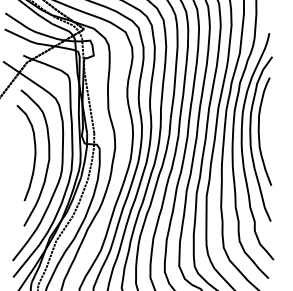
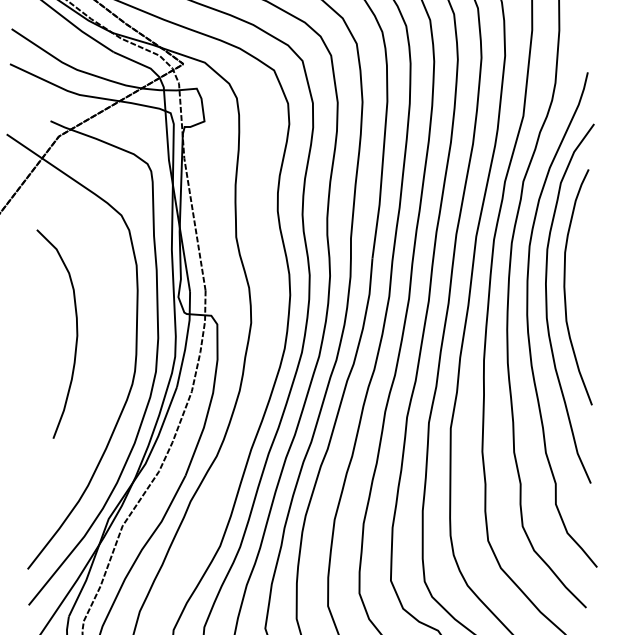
curve: (48, 157) -> (105, 343), removed

